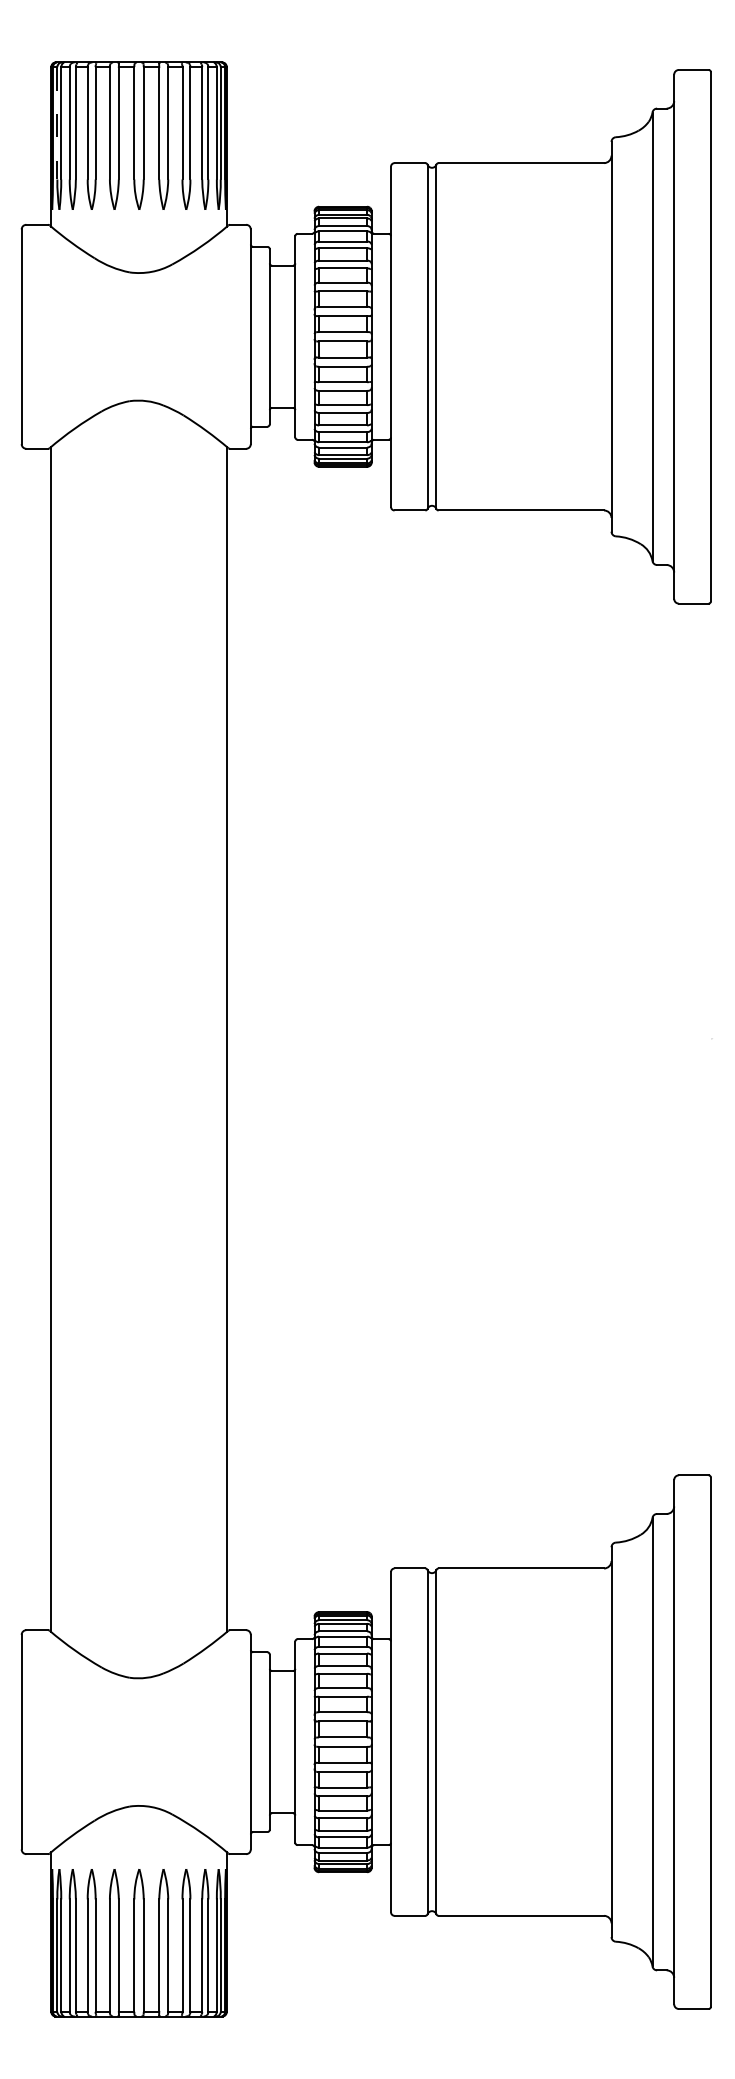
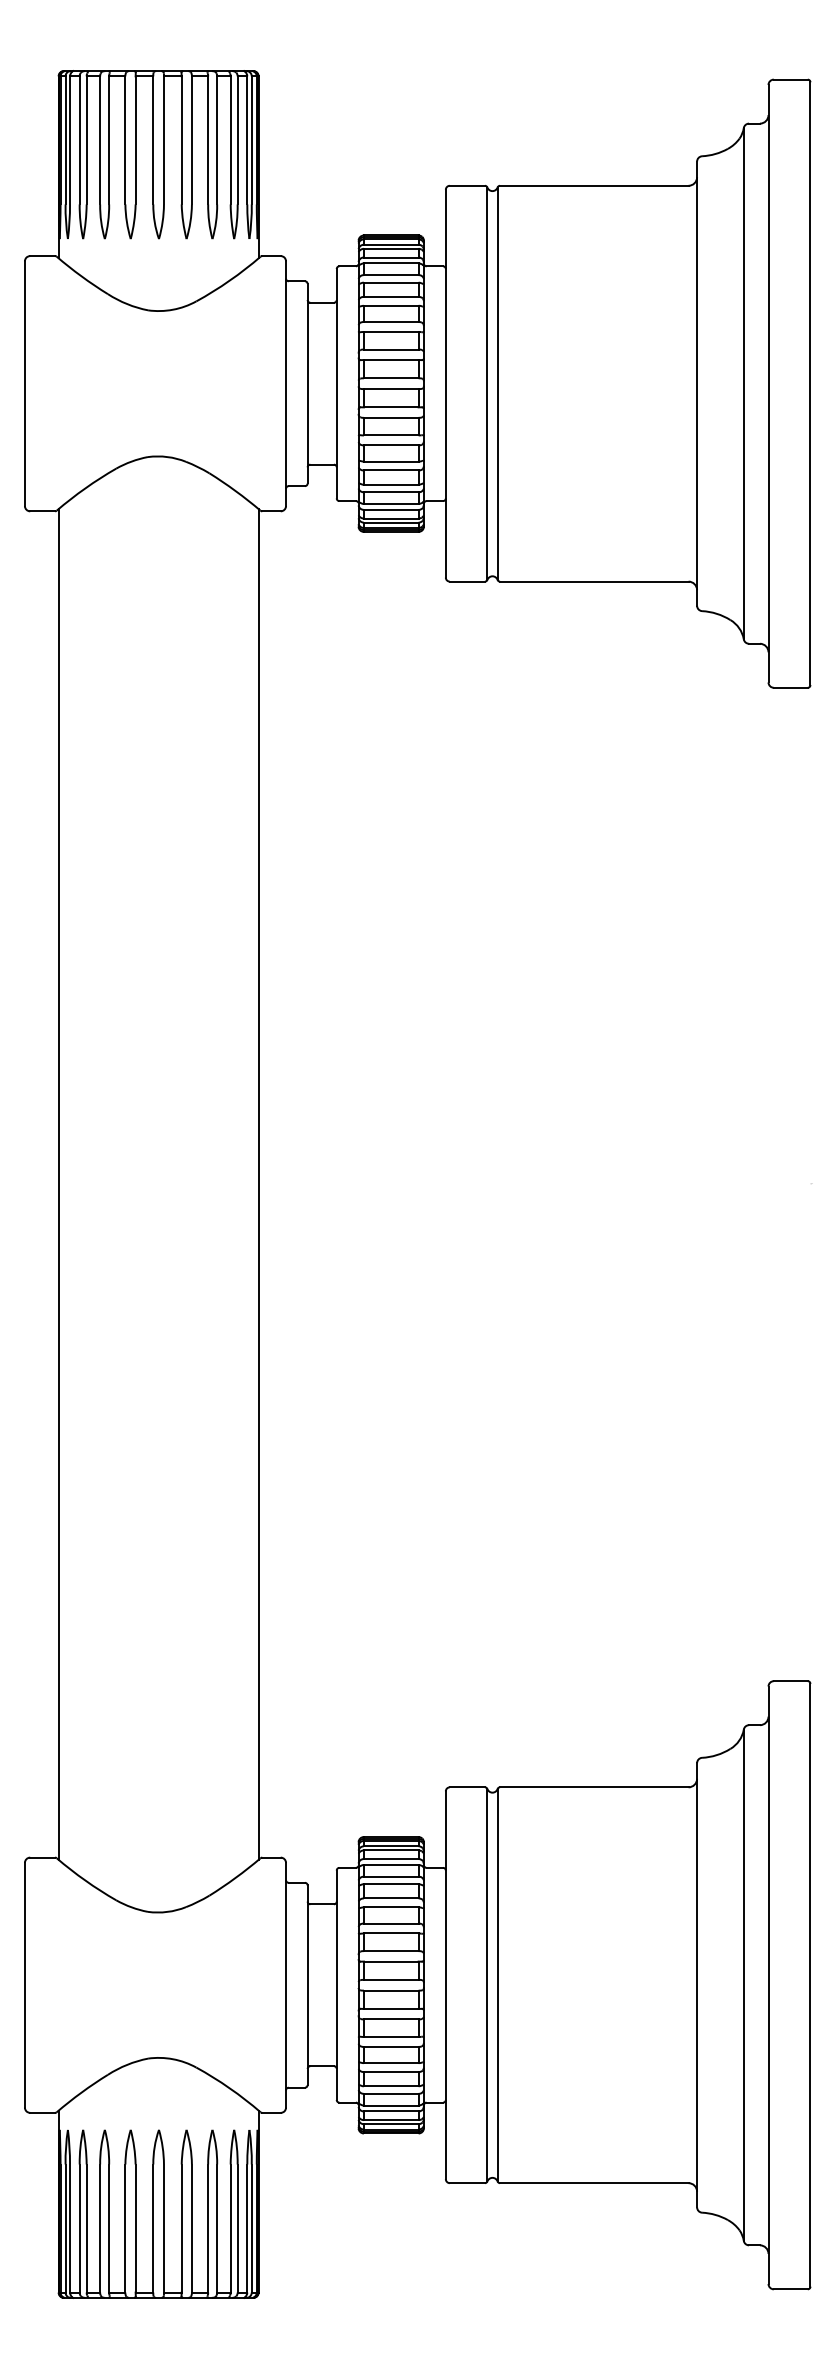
line: (57, 123) -> (65, 140), dashed -> solid

